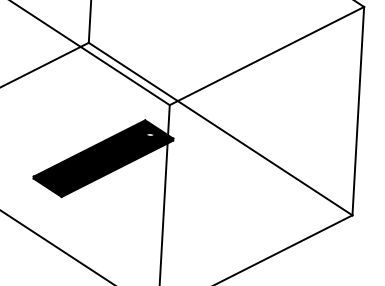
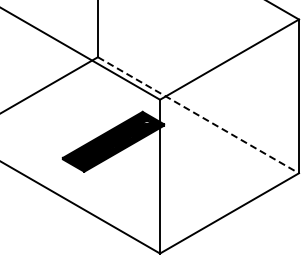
line: (220, 129) -> (198, 115), solid -> dashed

